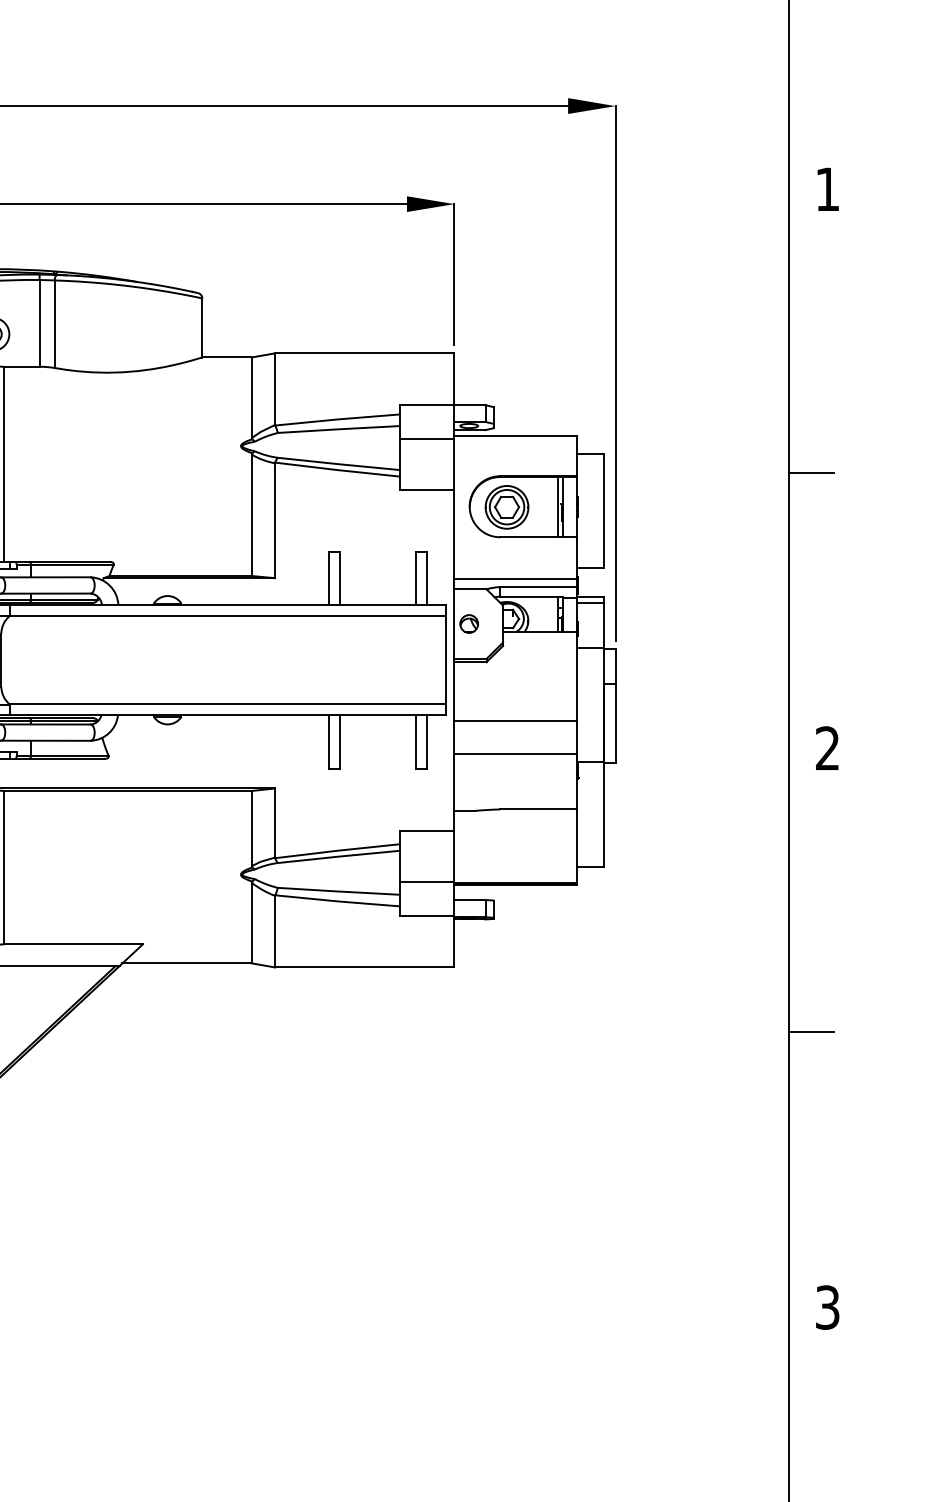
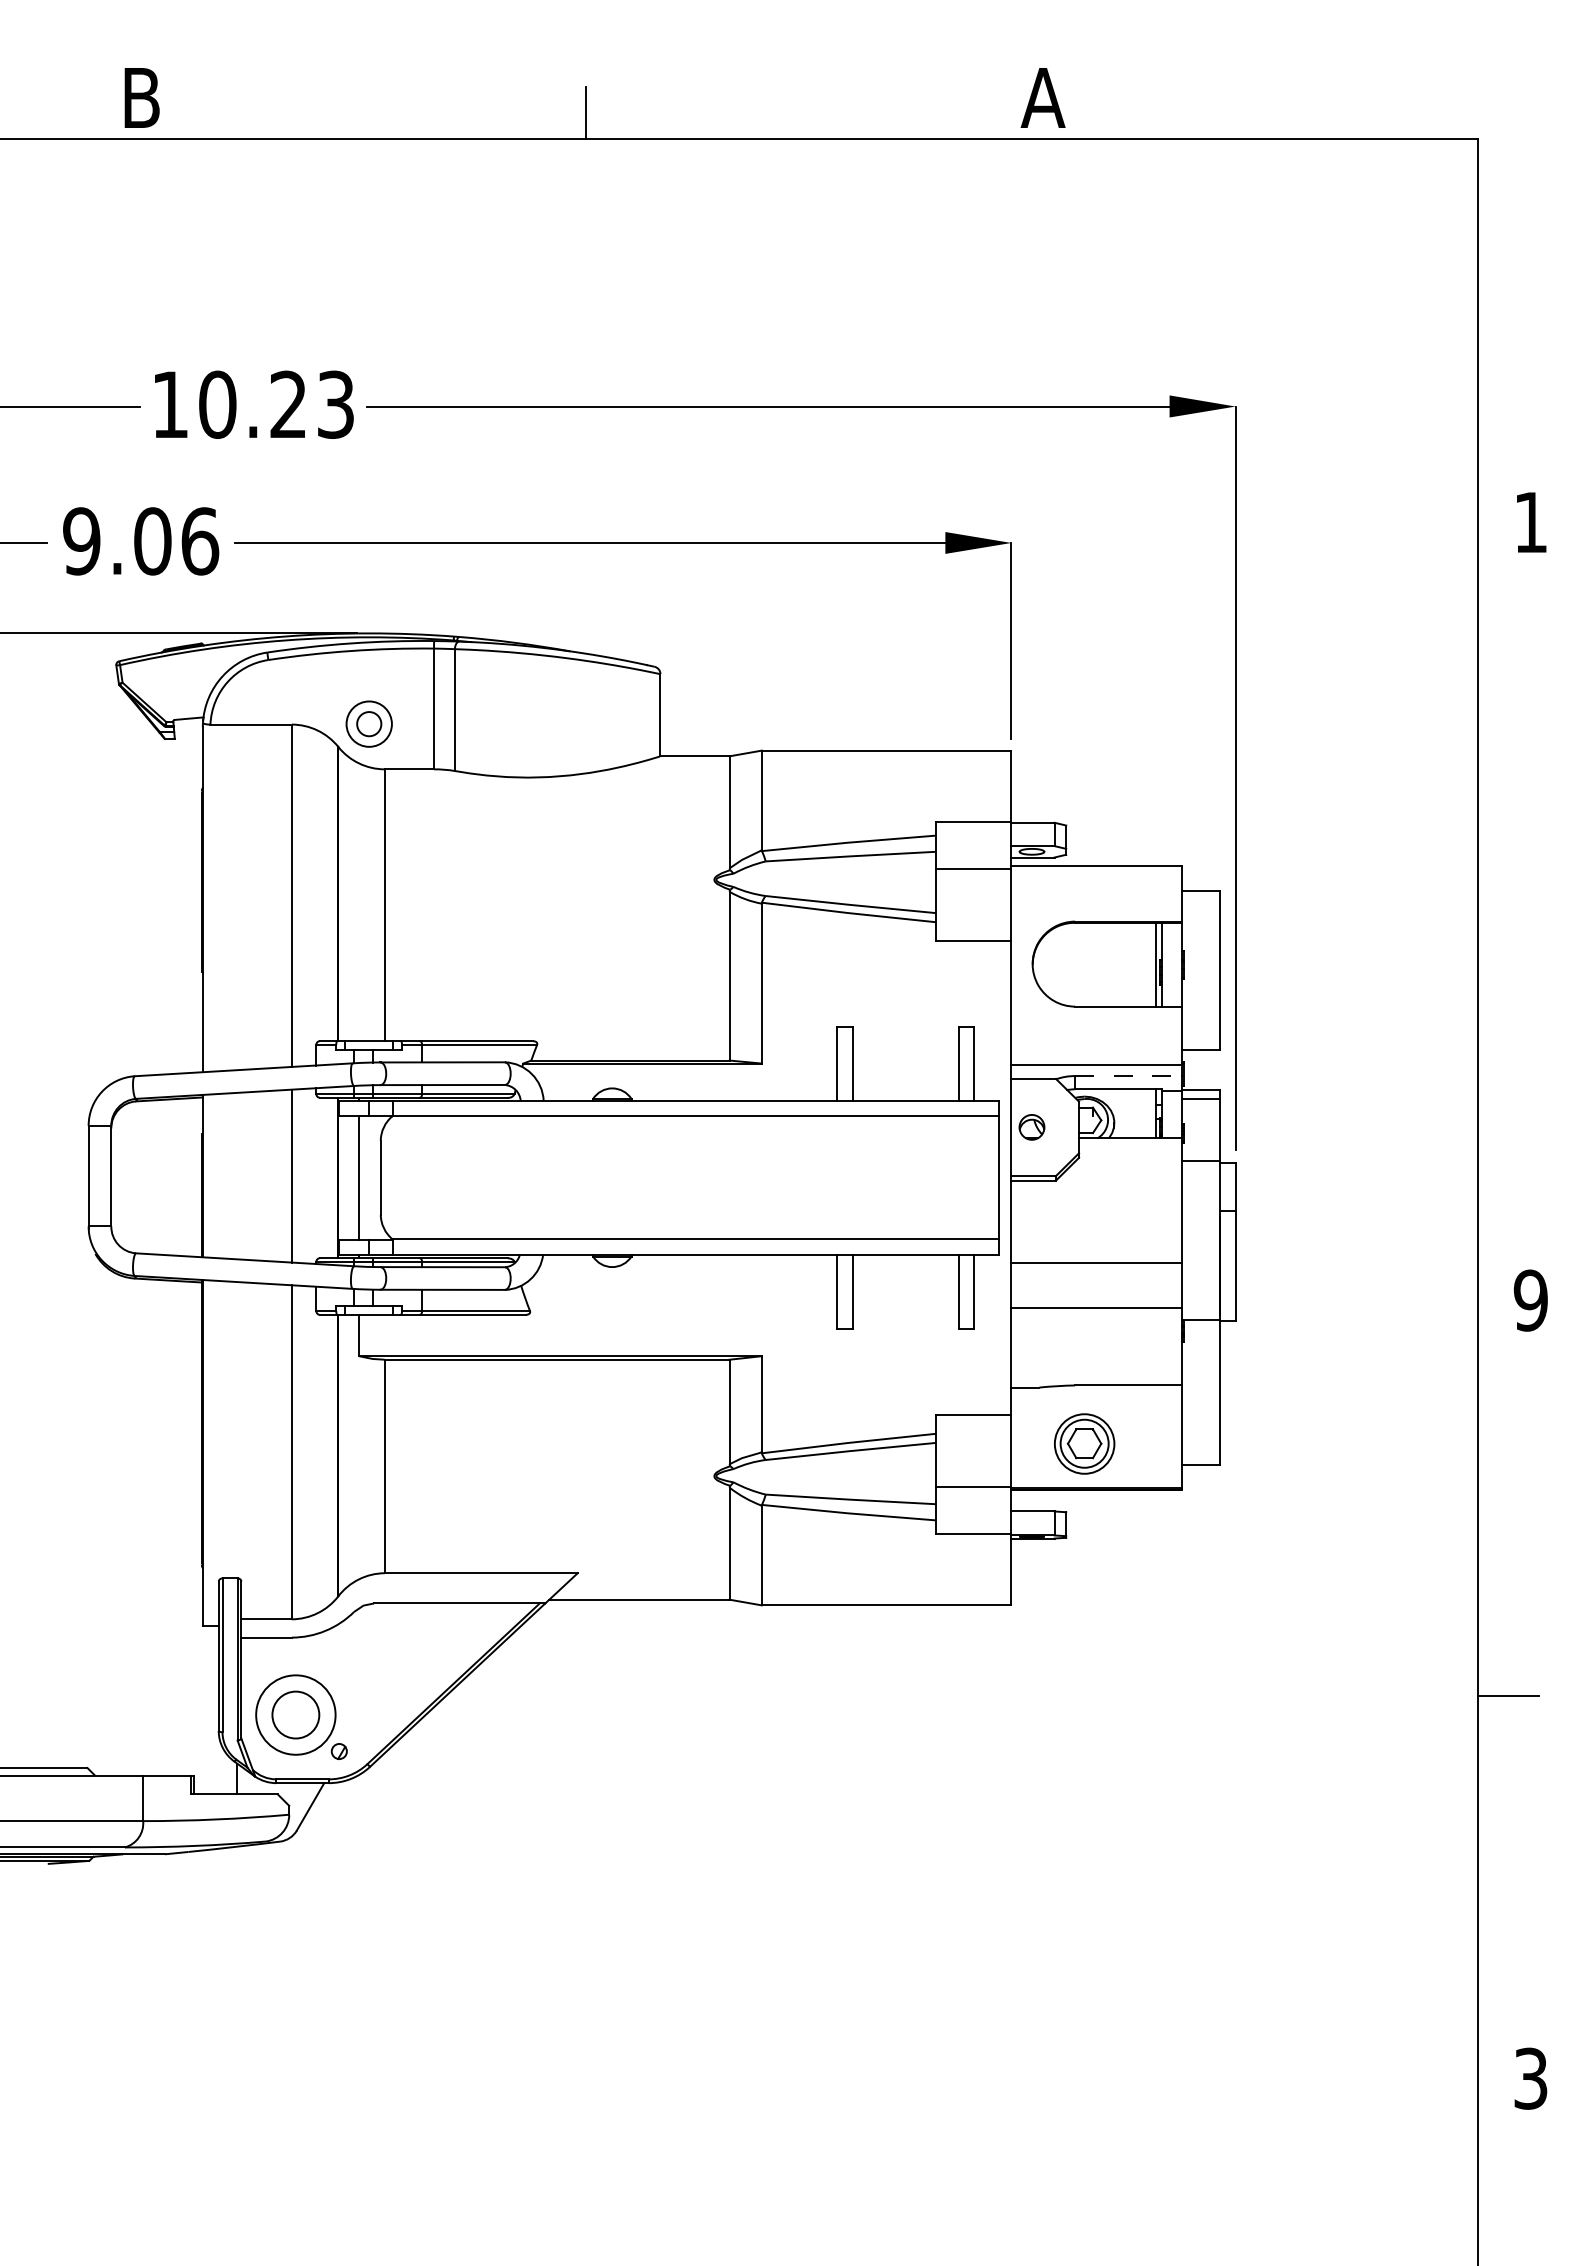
line: (811, 473) -> (1508, 917), removed
part: (506, 507) -> (1084, 1443), moved
line: (538, 587) -> (1128, 1076), solid -> dashed
text: (827, 748) -> (1530, 1300), 2 -> 9

